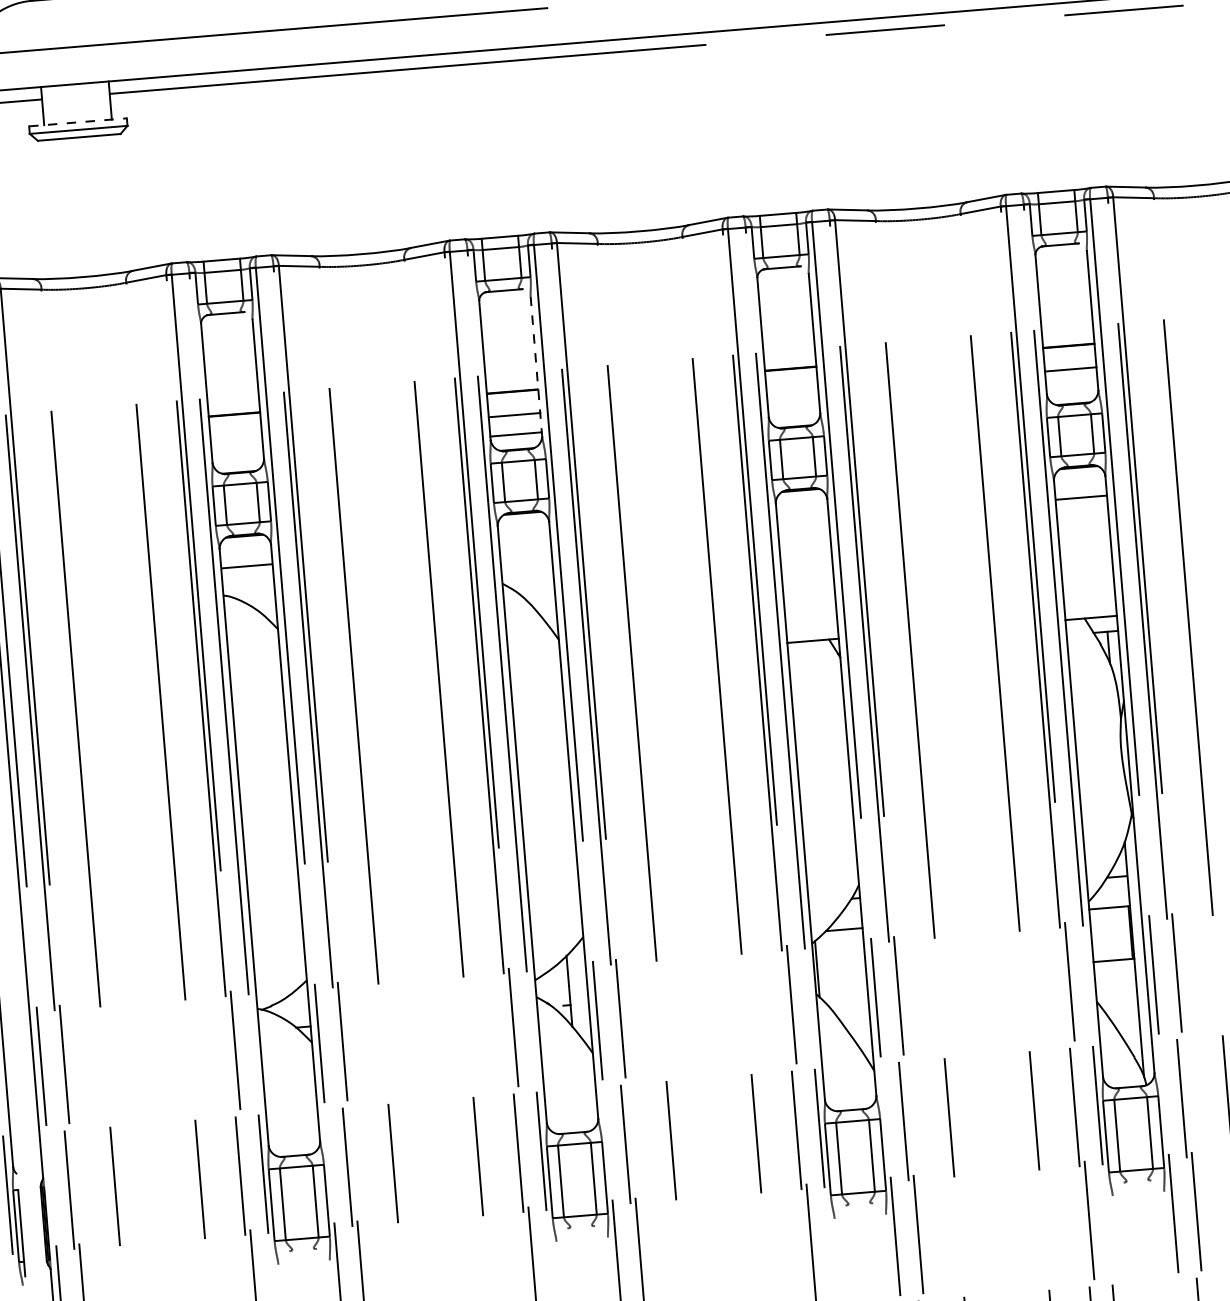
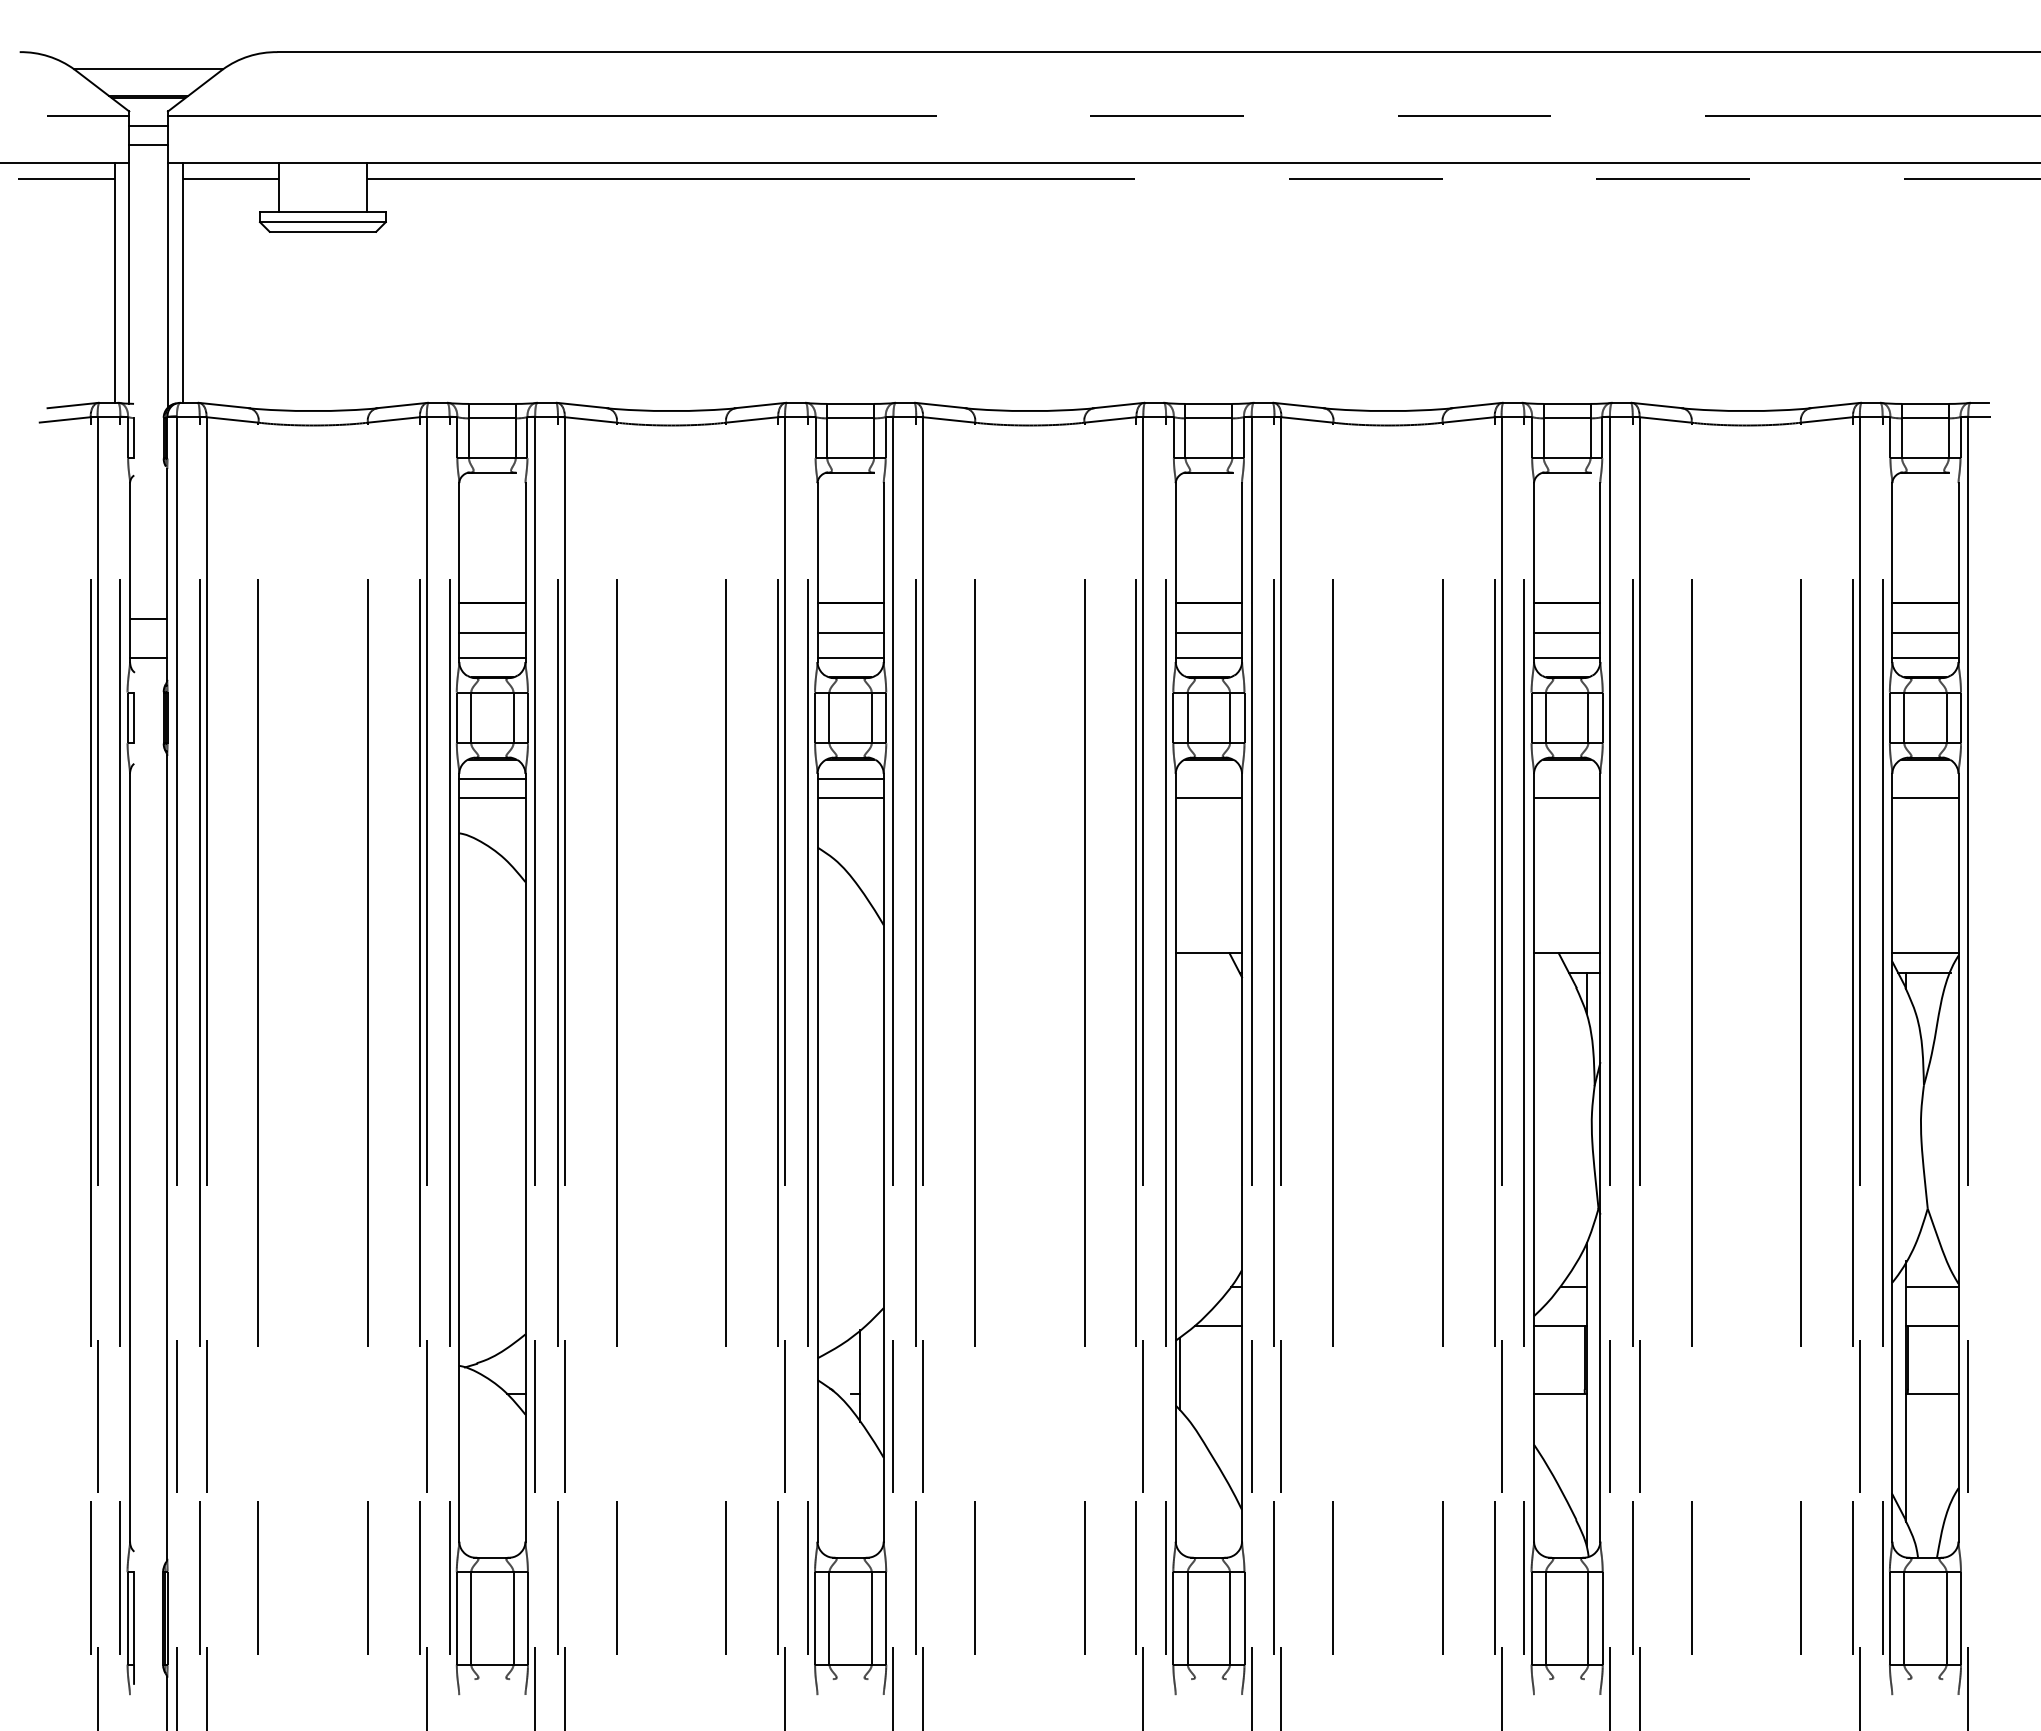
line: (77, 122) -> (322, 212), dashed -> solid
line: (536, 366) -> (883, 573), dashed -> solid
line: (1072, 388) -> (1567, 657), added
line: (792, 392) -> (1208, 633), added
line: (793, 411) -> (1208, 657), added
line: (236, 438) -> (492, 633), added
line: (238, 457) -> (492, 657), added
line: (802, 520) -> (1208, 798), added
line: (523, 528) -> (850, 778), added
line: (524, 543) -> (850, 798), added
line: (245, 550) -> (492, 778), added

